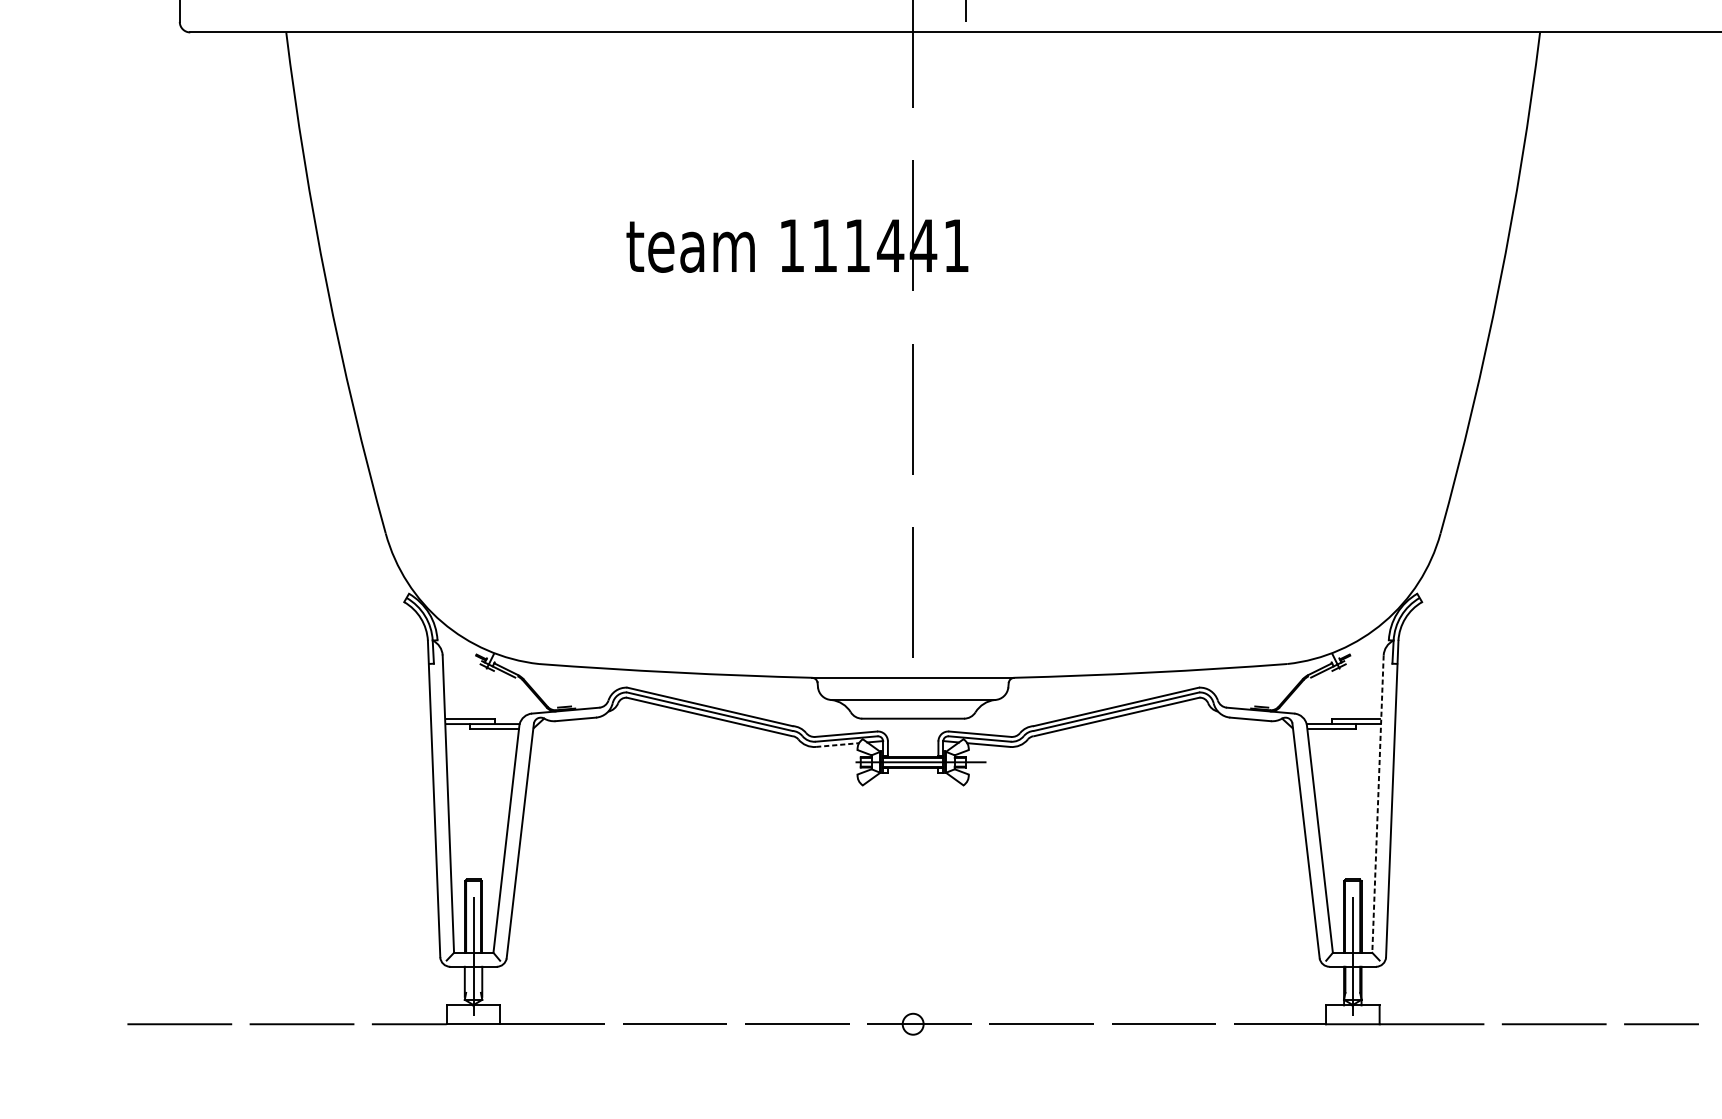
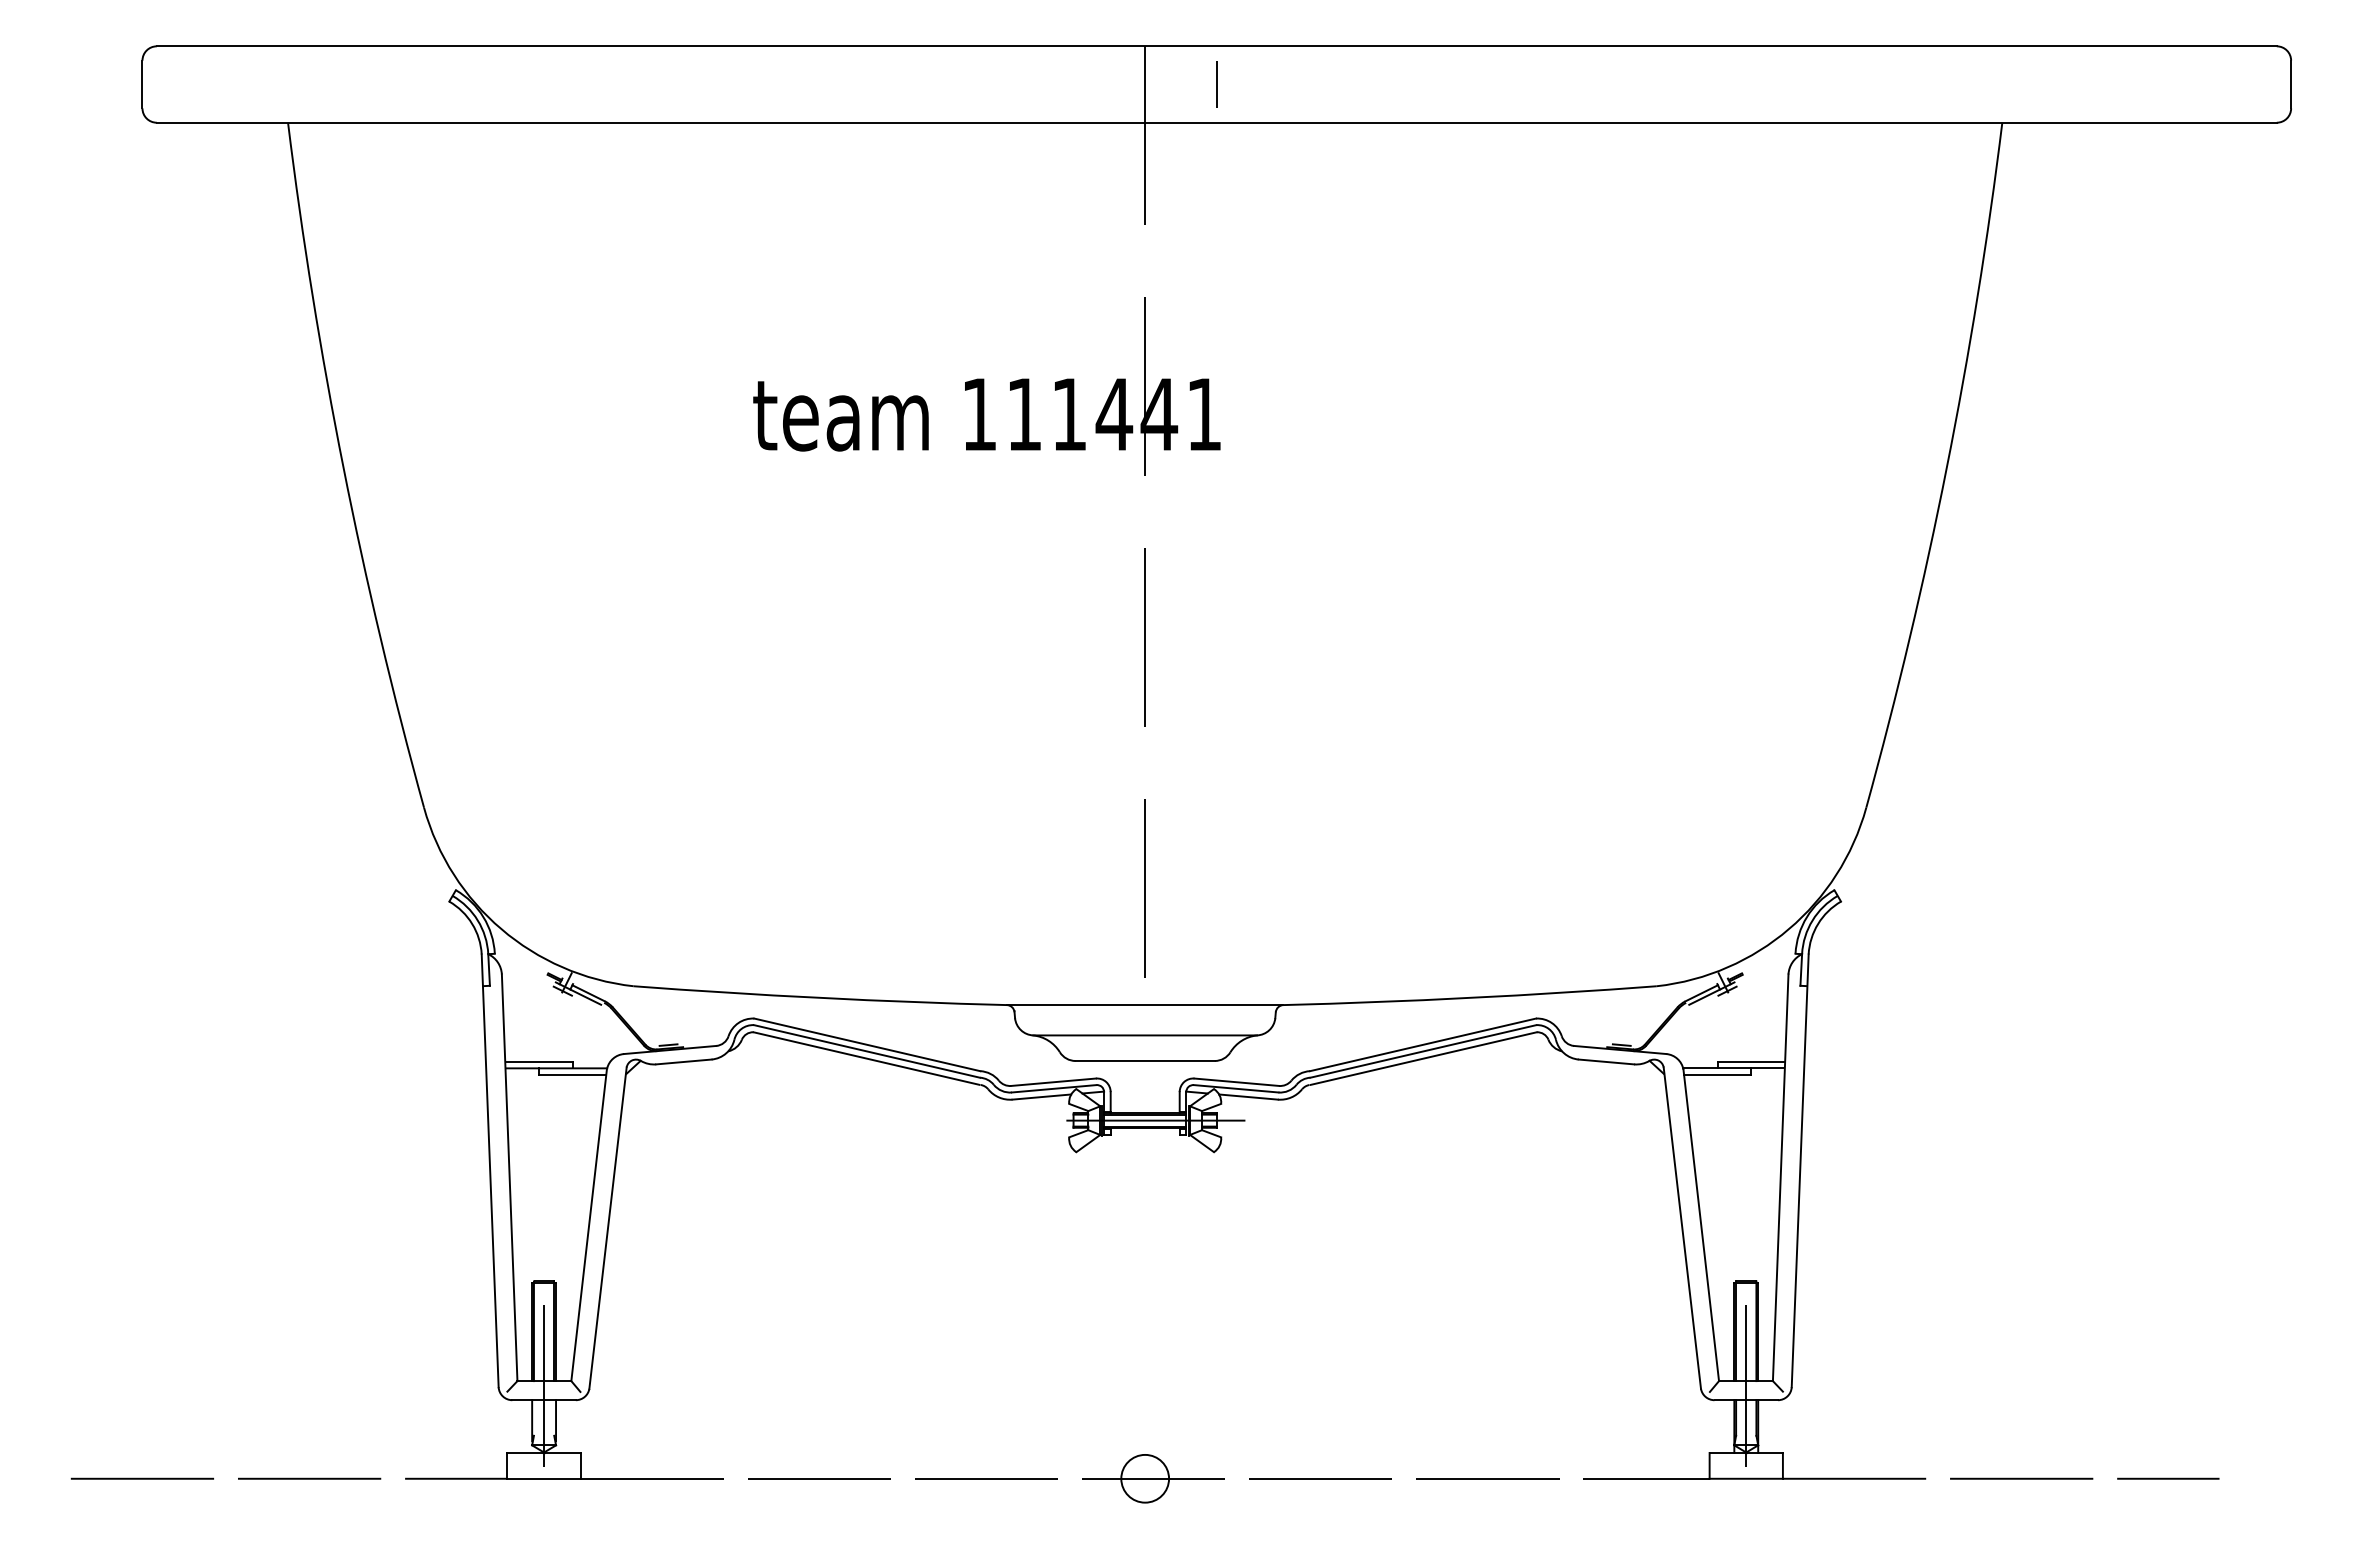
line: (838, 745) -> (1042, 1097), dashed -> solid
line: (1377, 804) -> (1780, 1178), dashed -> solid
circle: (913, 1024) -> (1145, 1478), size x1.67

